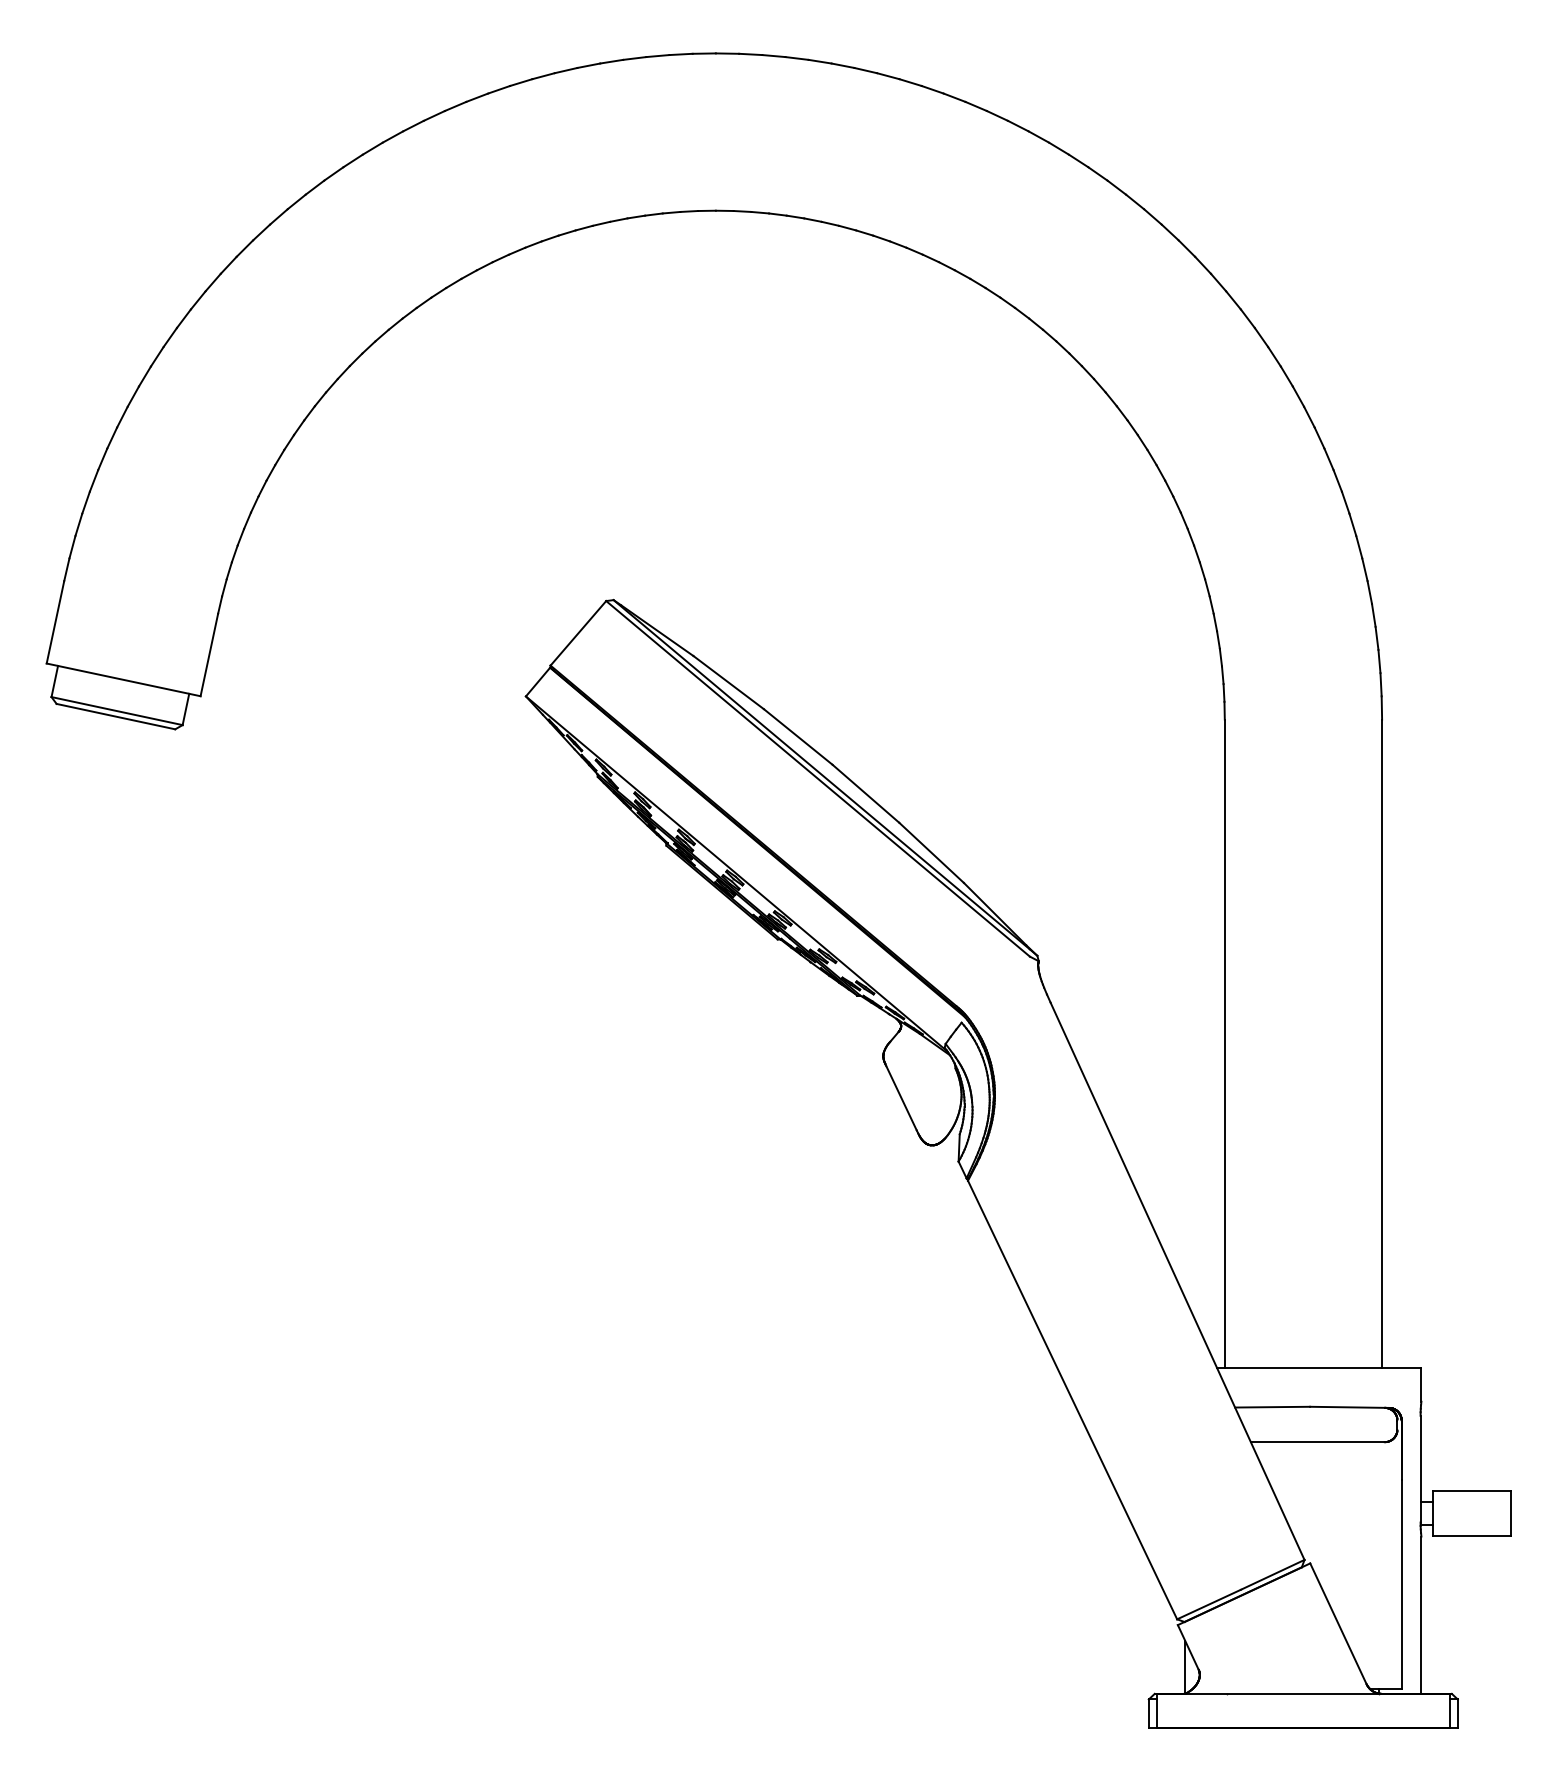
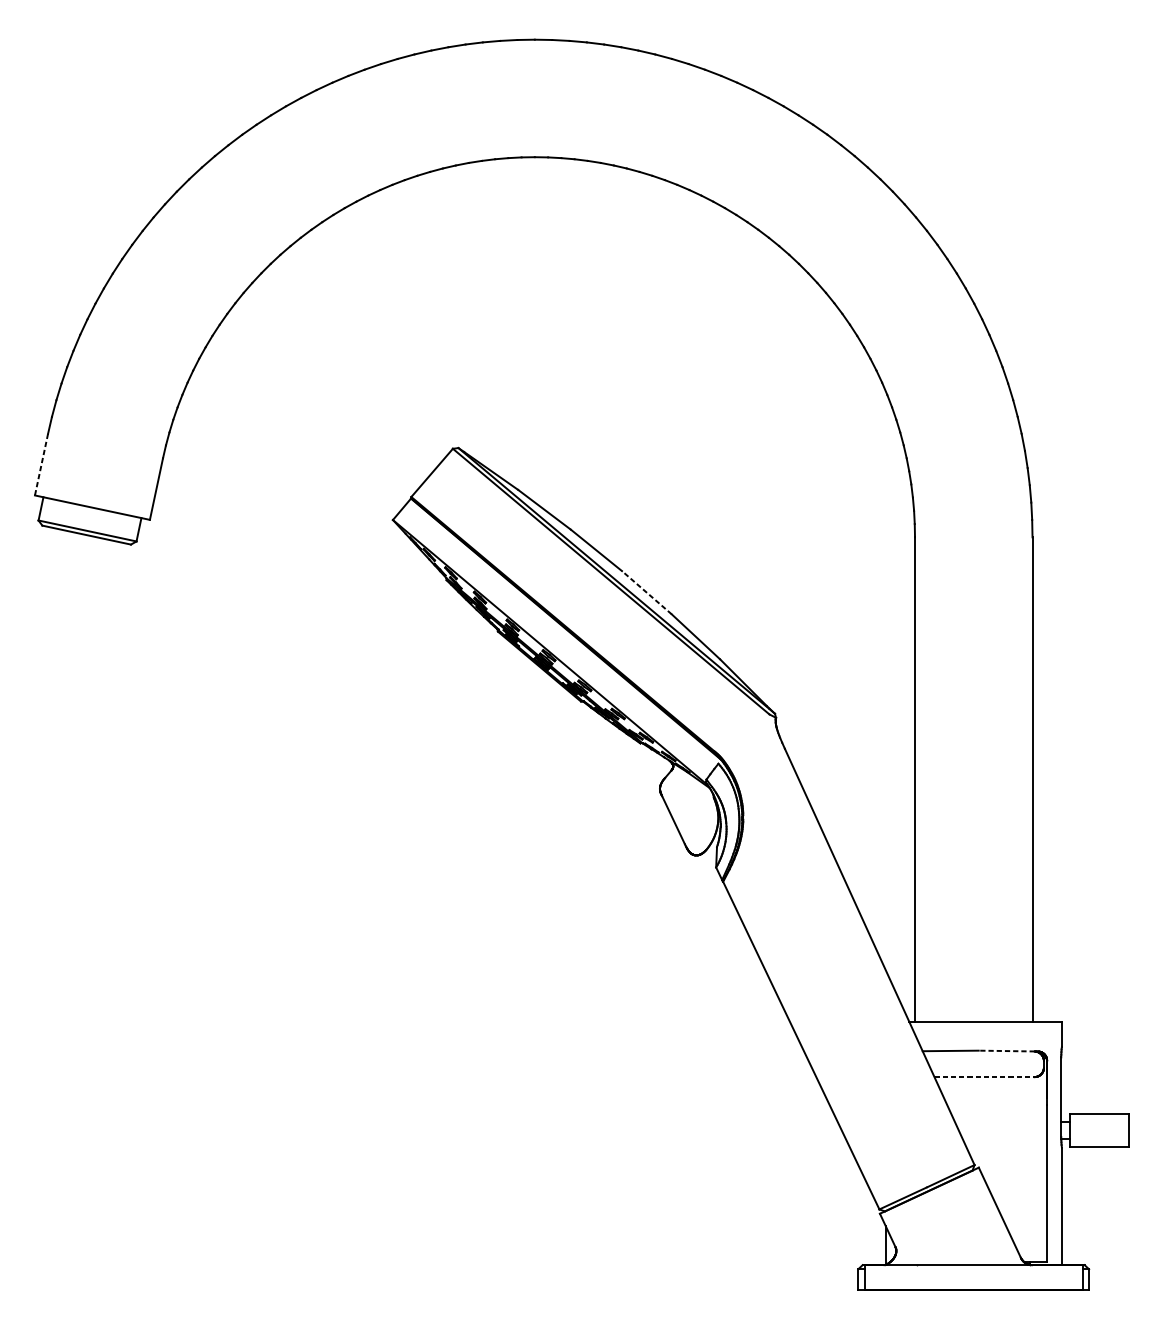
line: (55, 622) -> (41, 464), solid -> dashed
line: (865, 793) -> (646, 592), solid -> dashed
line: (1347, 1407) -> (1006, 1051), solid -> dashed
line: (1317, 1442) -> (984, 1077), solid -> dashed

